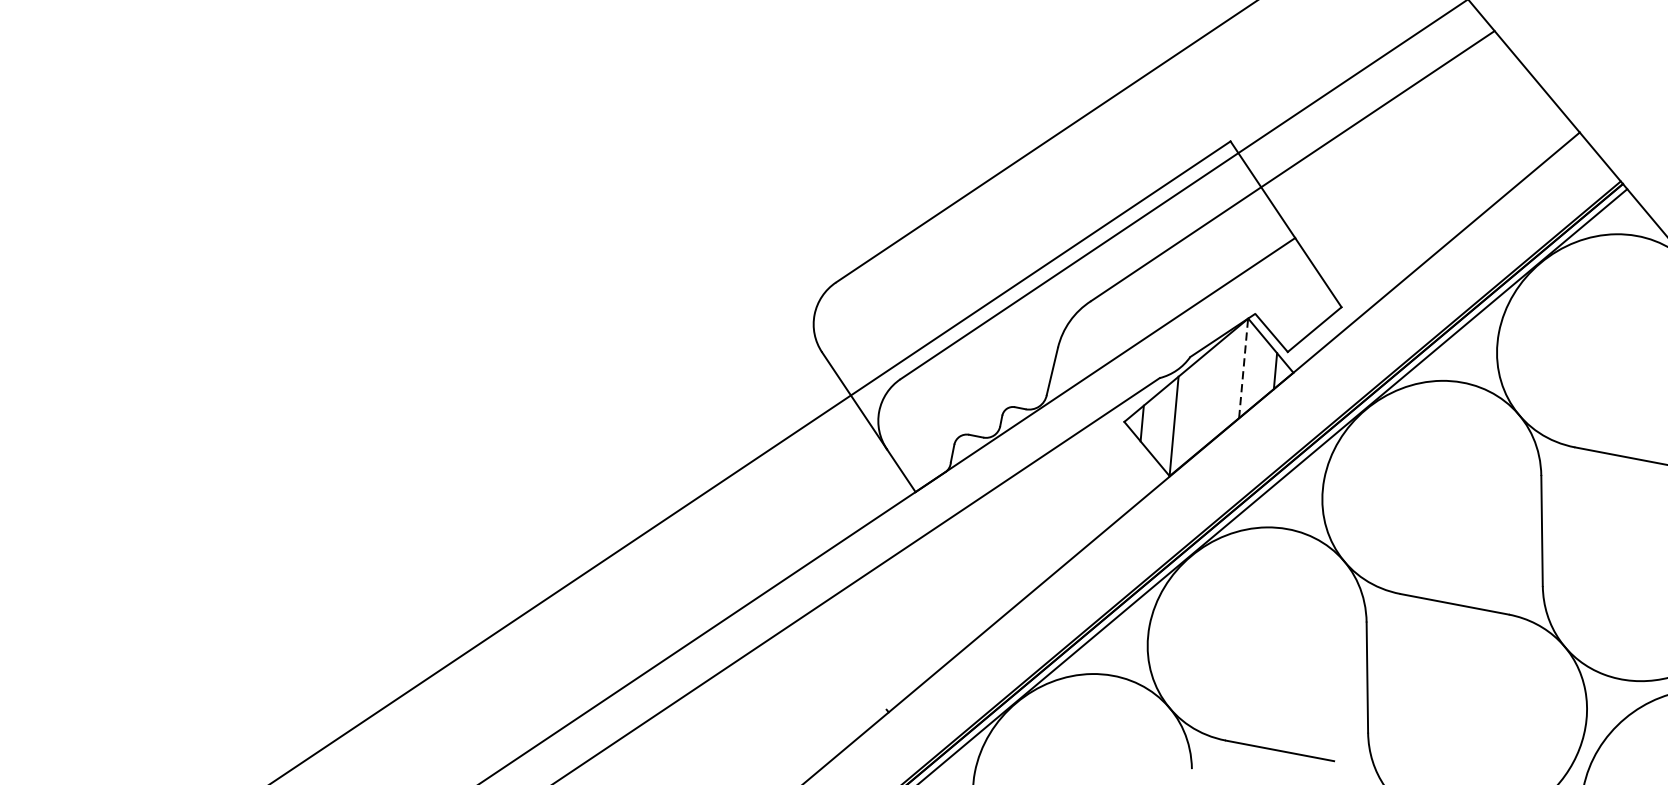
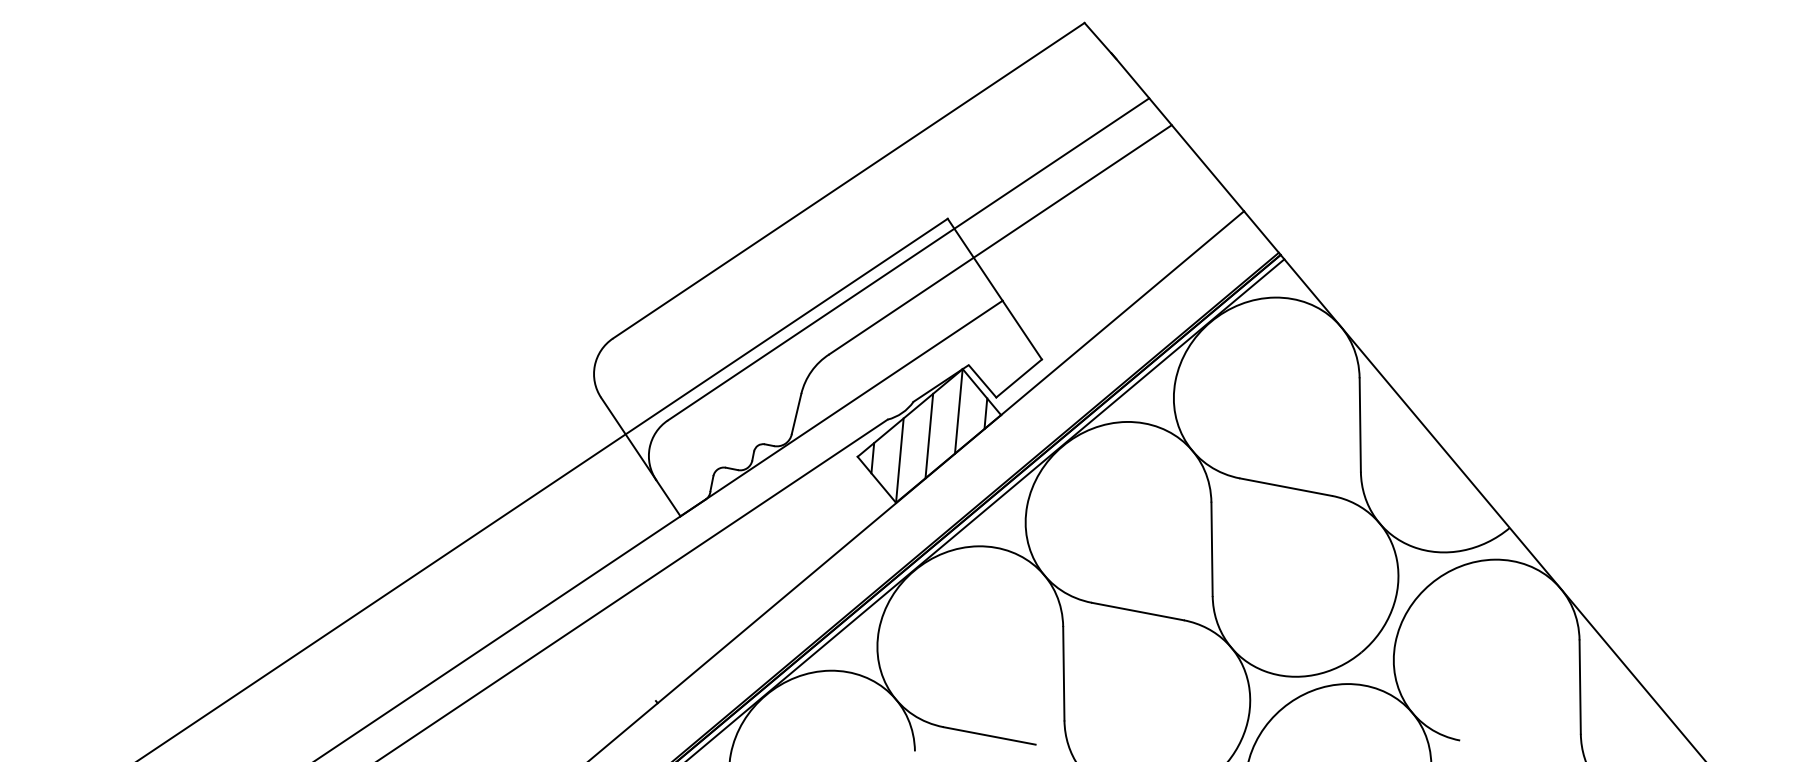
line: (1243, 367) -> (958, 410), dashed -> solid
line: (1209, 396) -> (929, 435), added

